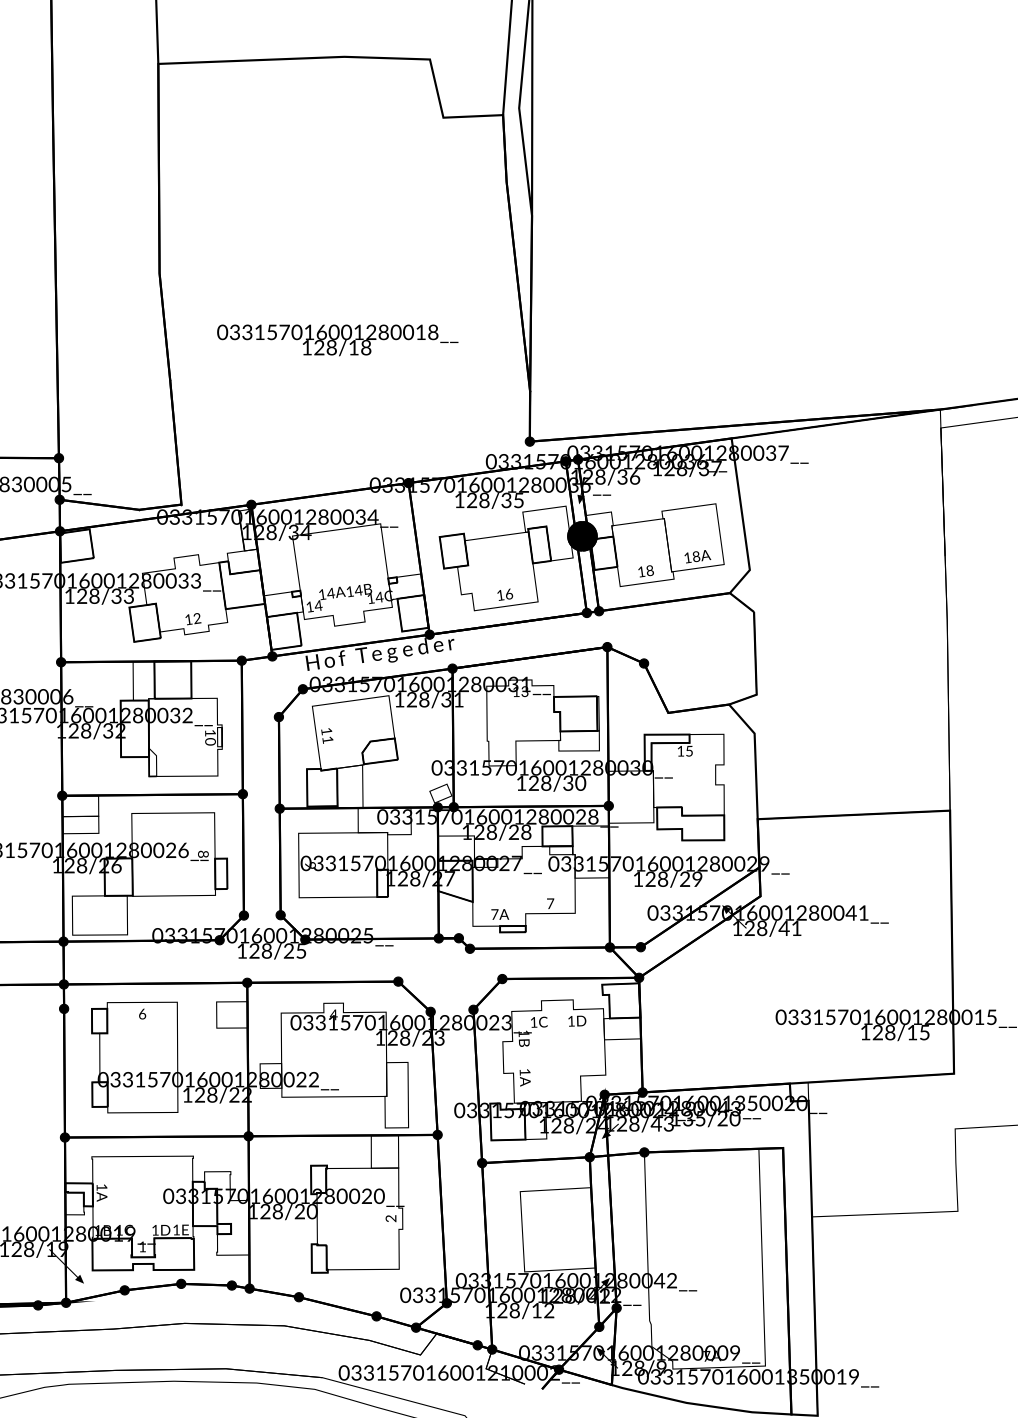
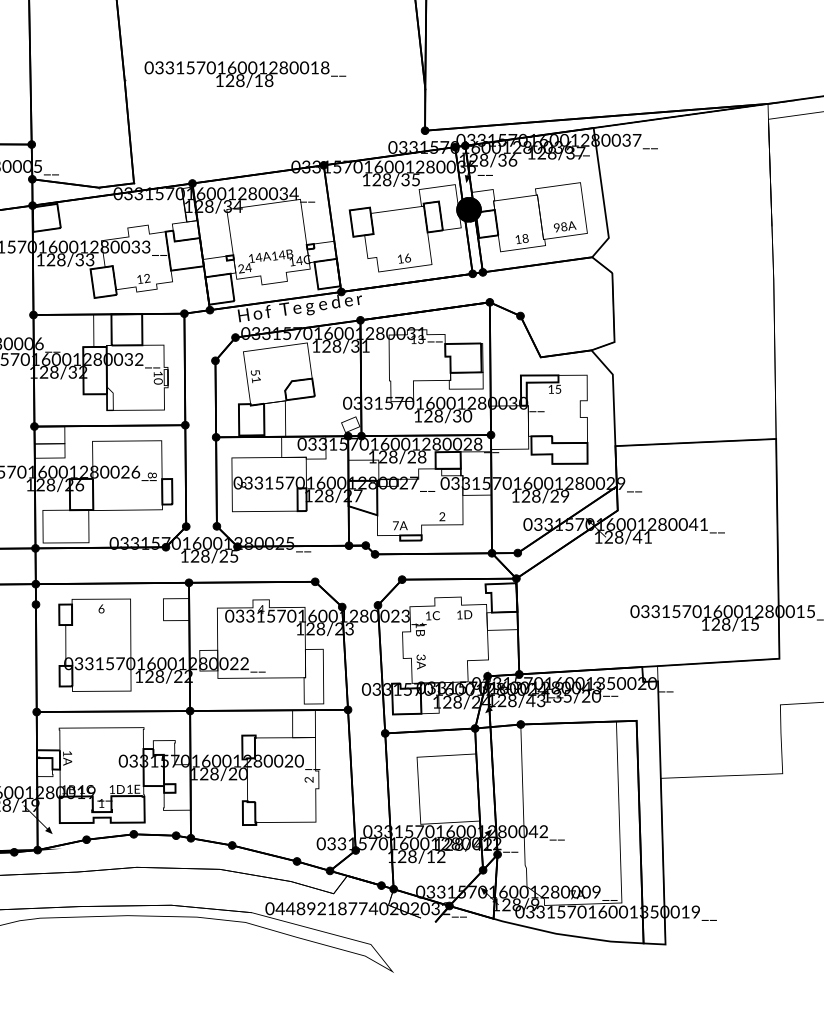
text: (337, 340) -> (245, 74), moved
text: (687, 557) -> (556, 227), 18A -> 98A
text: (310, 606) -> (241, 268), 14 -> 24
text: (326, 731) -> (255, 372), 11 -> 51
text: (550, 903) -> (442, 516), 7 -> 2
text: (524, 1071) -> (420, 656), 1A -> 3A
text: (448, 1372) -> (357, 908), 033157016001210002__ -> 044892187740202032__

